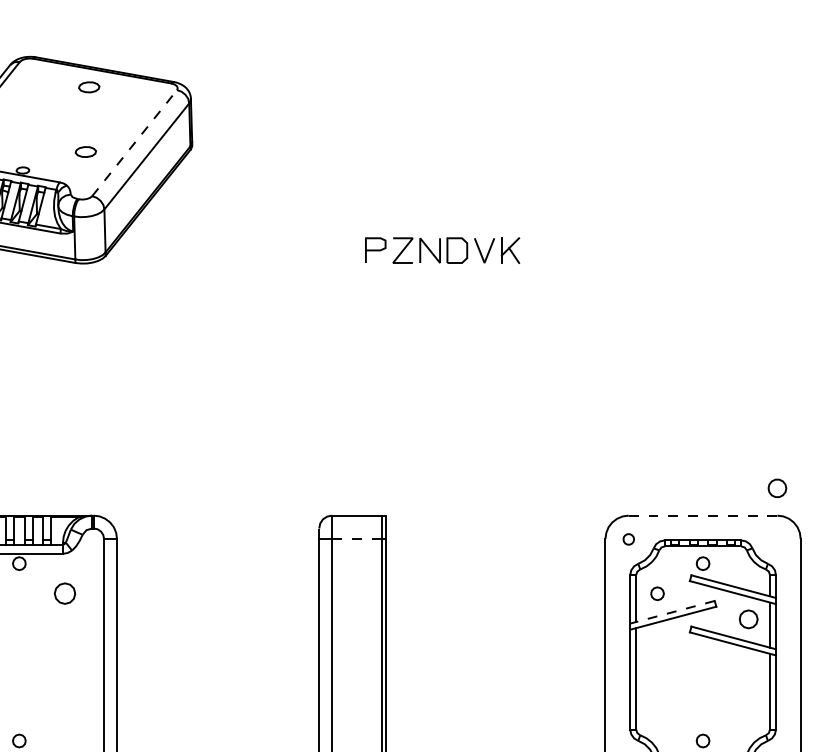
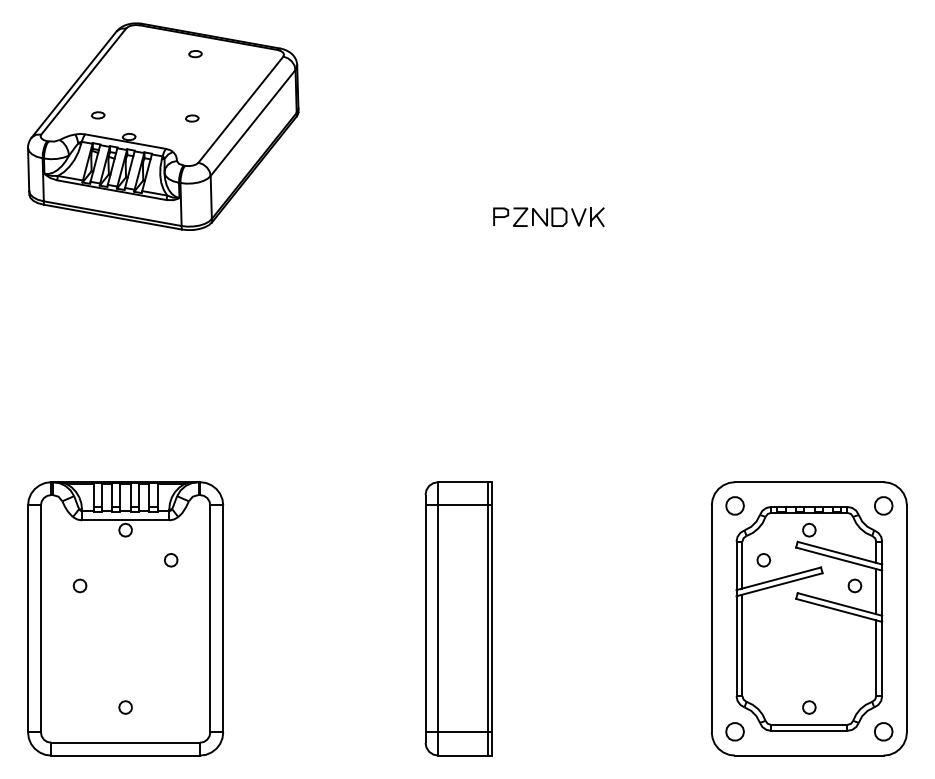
part: (89, 87) -> (195, 54), size x0.62
line: (134, 142) -> (240, 109), dashed -> solid
part: (86, 151) -> (192, 118), size x0.62
part: (442, 250) -> (548, 217), size x0.71
part: (777, 487) -> (883, 505), moved
line: (703, 515) -> (809, 482), dashed -> solid
line: (357, 538) -> (463, 505), dashed -> solid
part: (628, 538) -> (734, 505), size x1.67
part: (64, 593) -> (170, 560), size x0.62
line: (672, 611) -> (778, 578), dashed -> solid
part: (748, 618) -> (854, 585), size x0.71

